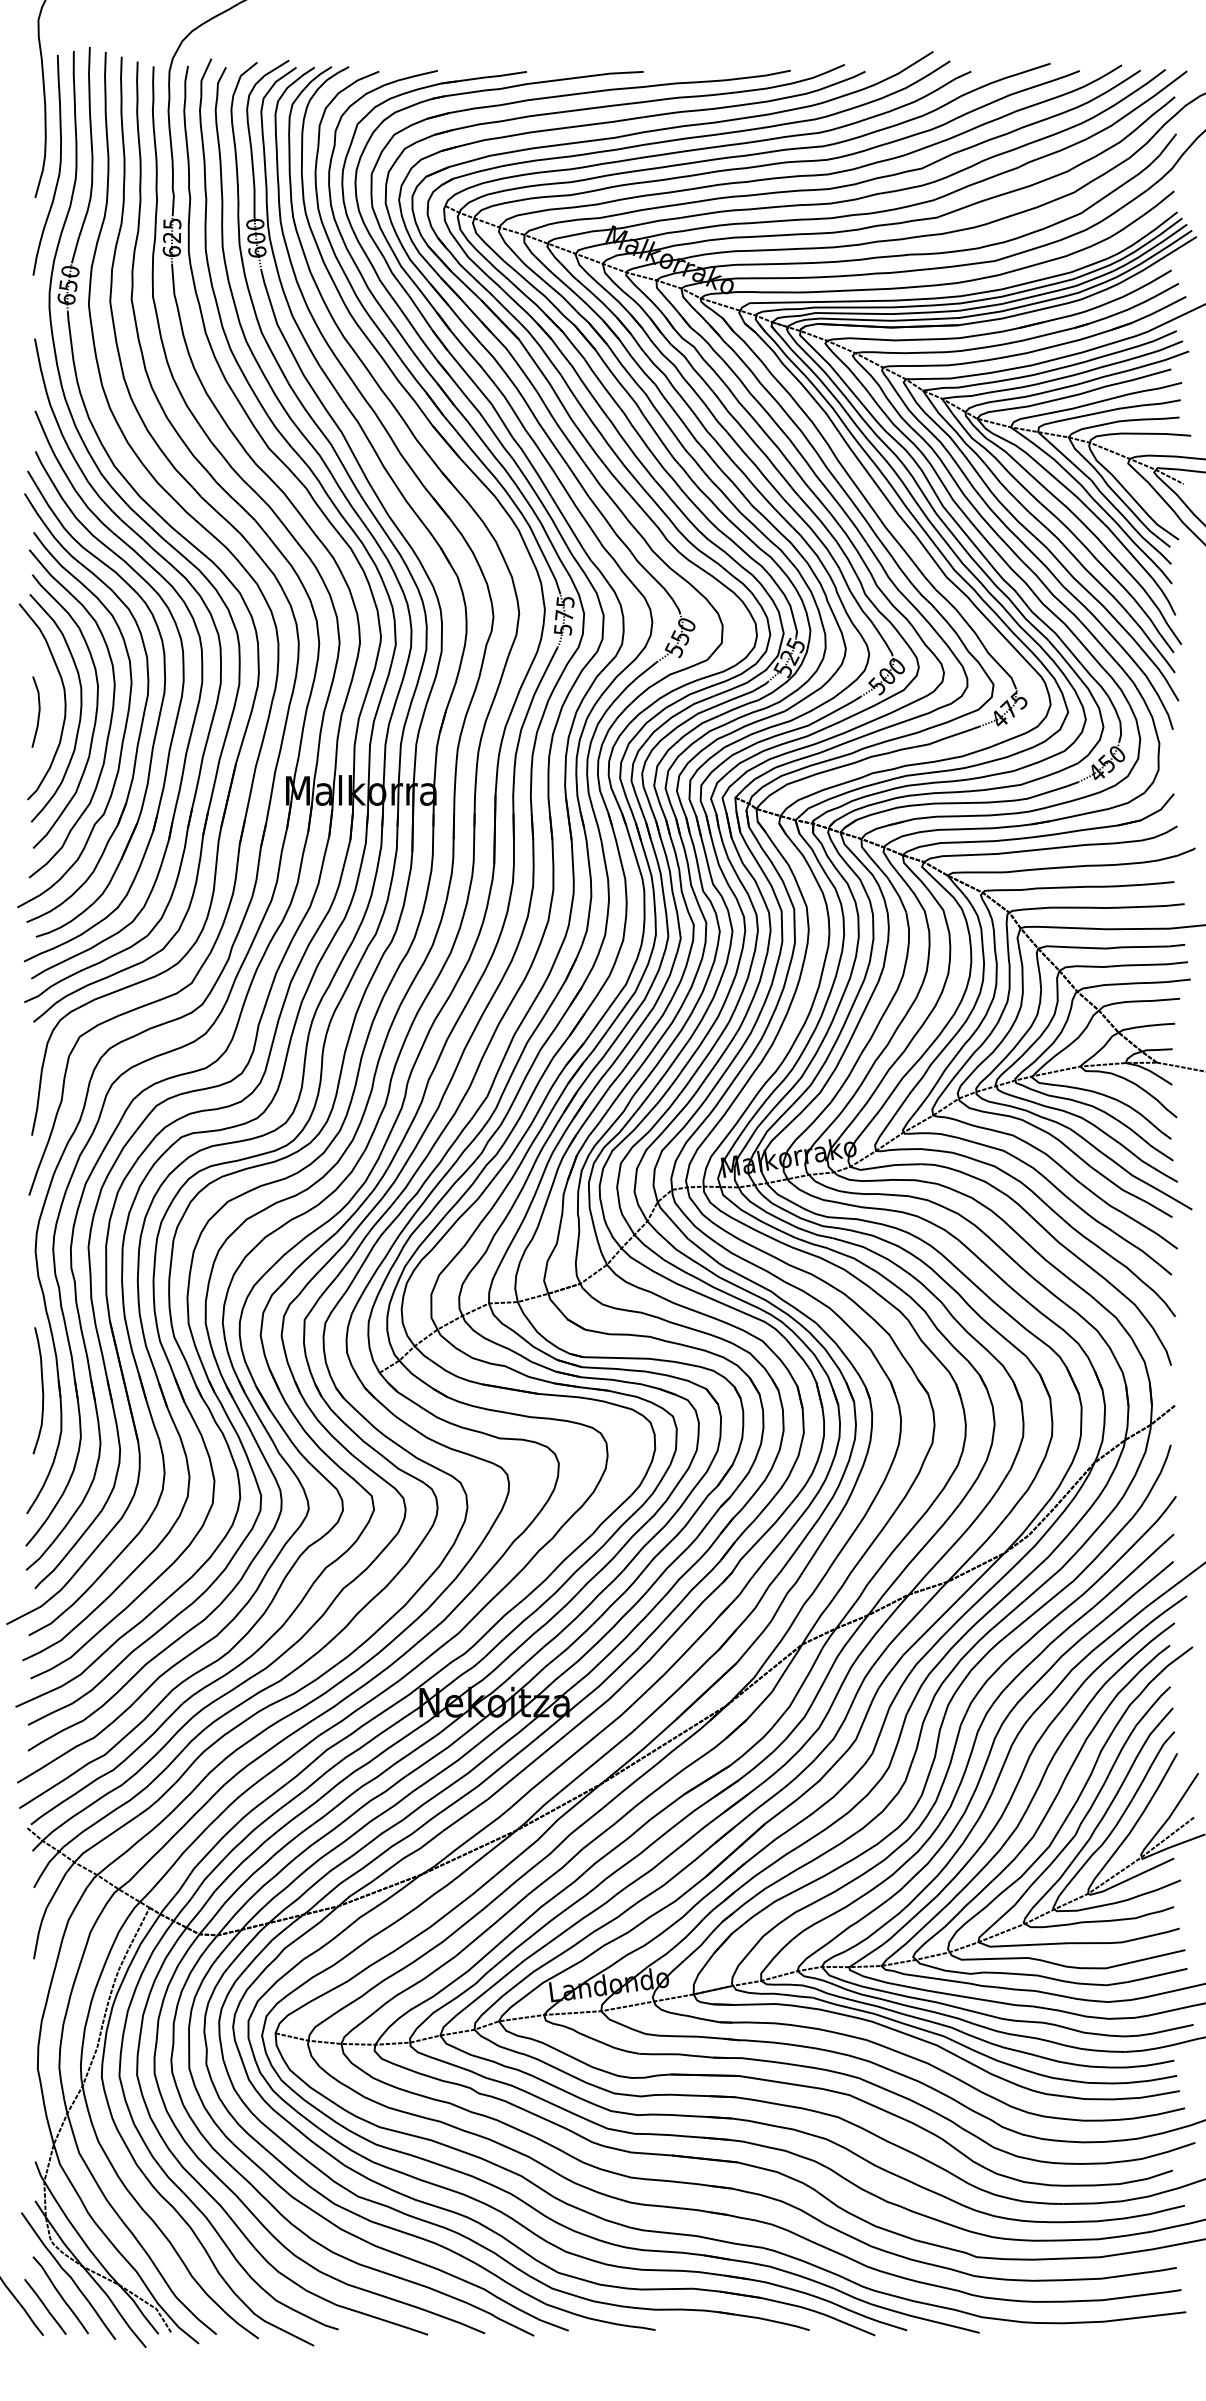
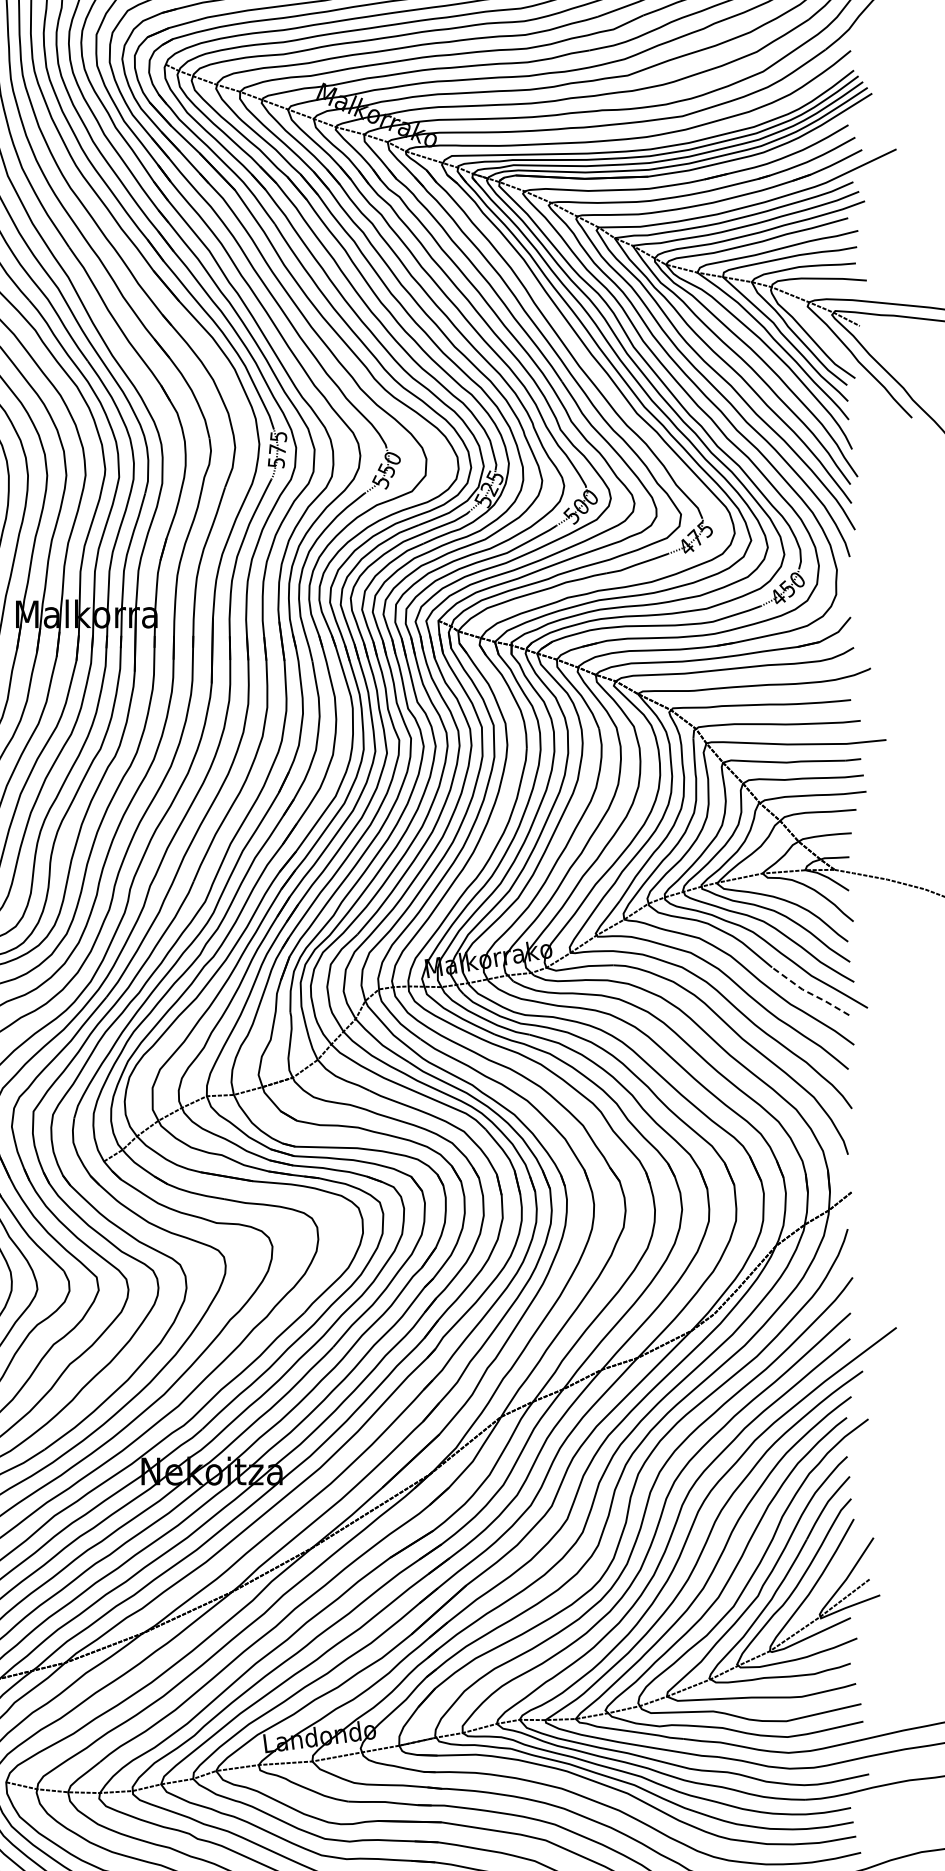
line: (1129, 1193) -> (808, 992), solid -> dashed

